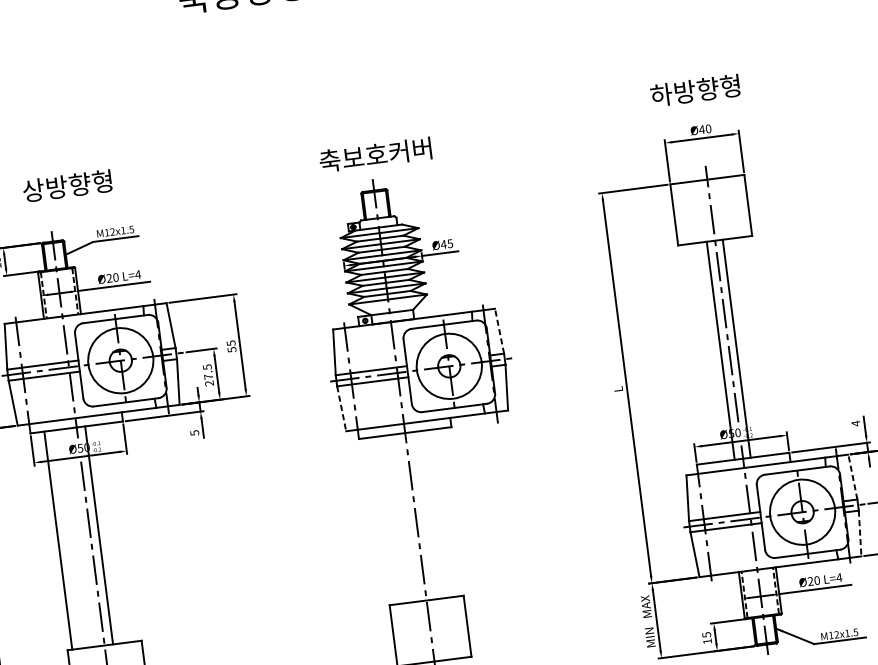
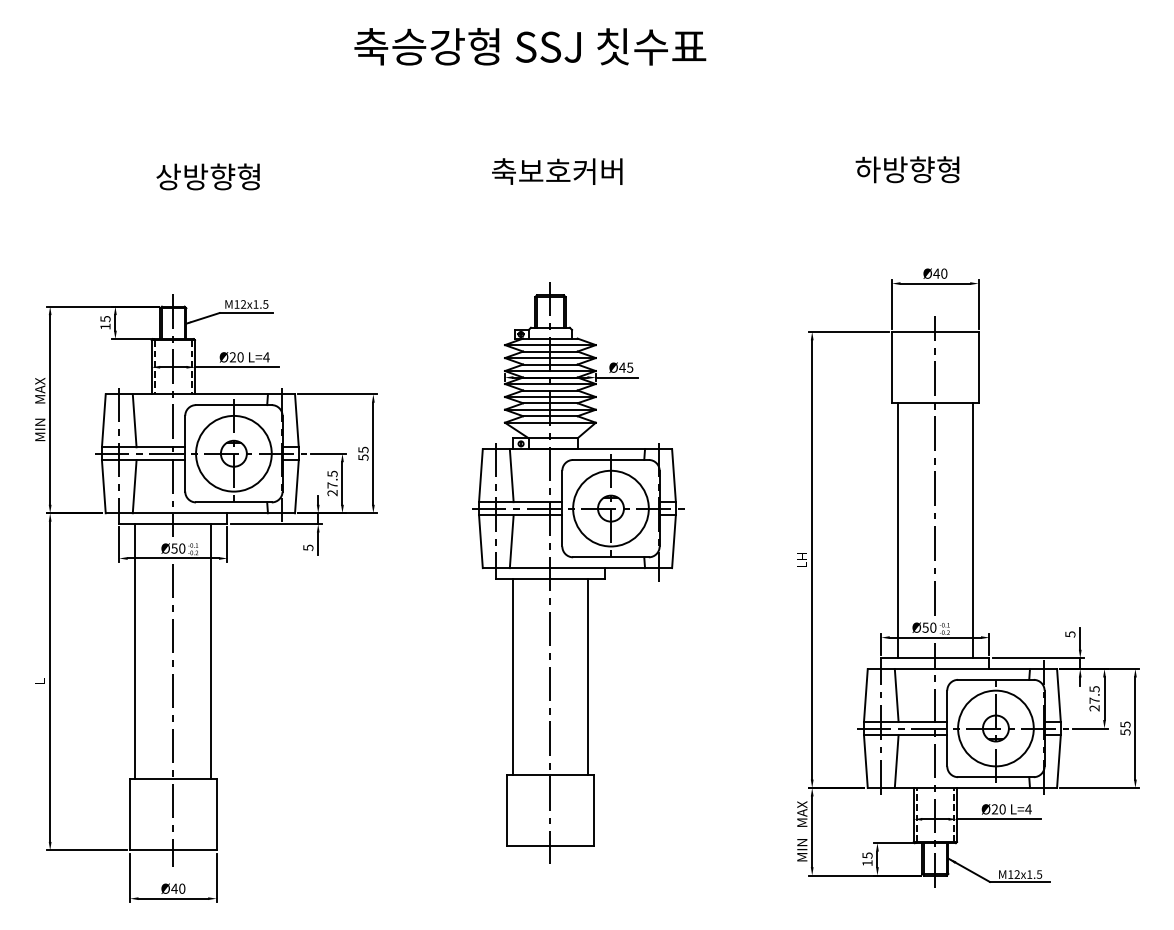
text: (695, 90) -> (907, 169), moved
text: (375, 154) -> (557, 171), moved
text: (66, 185) -> (207, 176), moved
line: (499, 331) -> (673, 475), dashed -> solid
line: (32, 343) -> (134, 420), added
line: (360, 348) -> (511, 475), added
line: (736, 348) -> (973, 530), moved
line: (720, 350) -> (897, 530), moved
text: (617, 388) -> (801, 559), L -> LH
line: (39, 399) -> (134, 486), added
line: (367, 405) -> (511, 541), added
line: (341, 408) -> (480, 541), dashed -> solid
text: (856, 423) -> (1070, 634), 4 -> 5
line: (852, 477) -> (1058, 695), dashed -> solid
line: (713, 494) -> (896, 695), added
line: (448, 512) -> (588, 676), added
line: (383, 520) -> (512, 676), added
line: (859, 533) -> (1058, 761), dashed -> solid
line: (99, 535) -> (211, 651), moved
line: (721, 551) -> (896, 761), added

